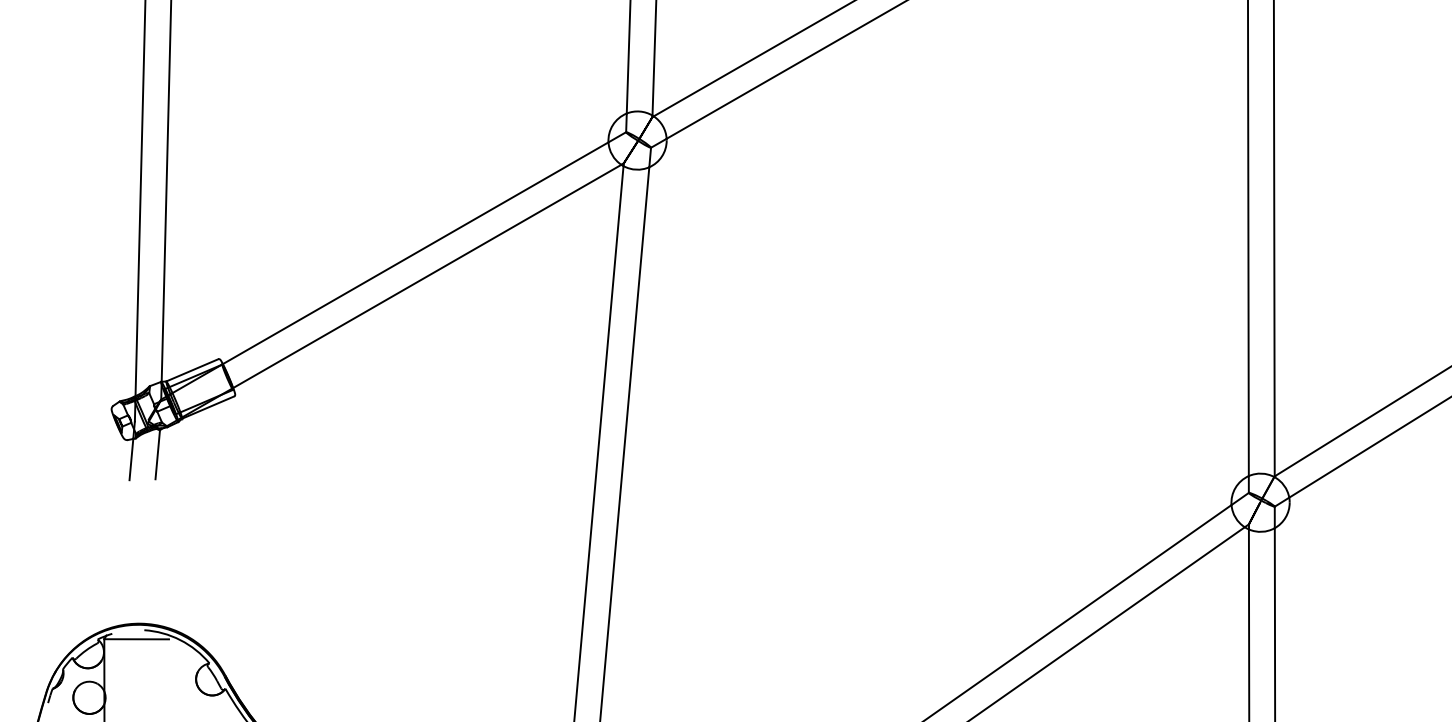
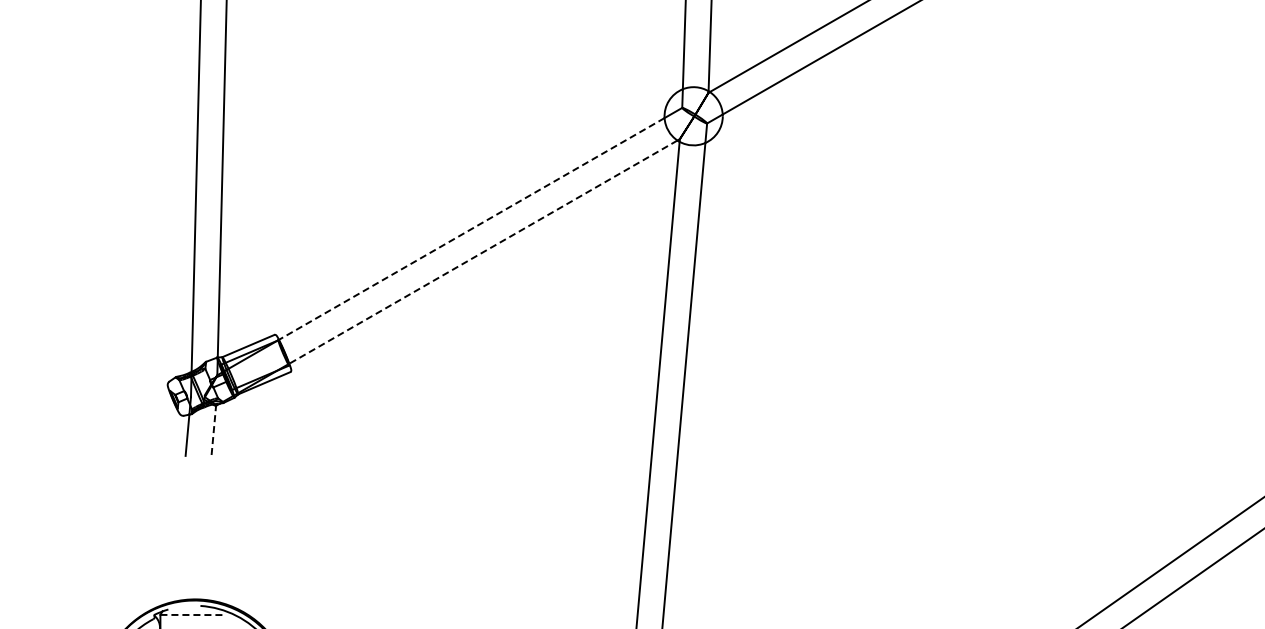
line: (415, 253) -> (471, 229), solid -> dashed
line: (426, 276) -> (482, 252), solid -> dashed
line: (157, 454) -> (213, 430), solid -> dashed
line: (137, 639) -> (193, 615), solid -> dashed

